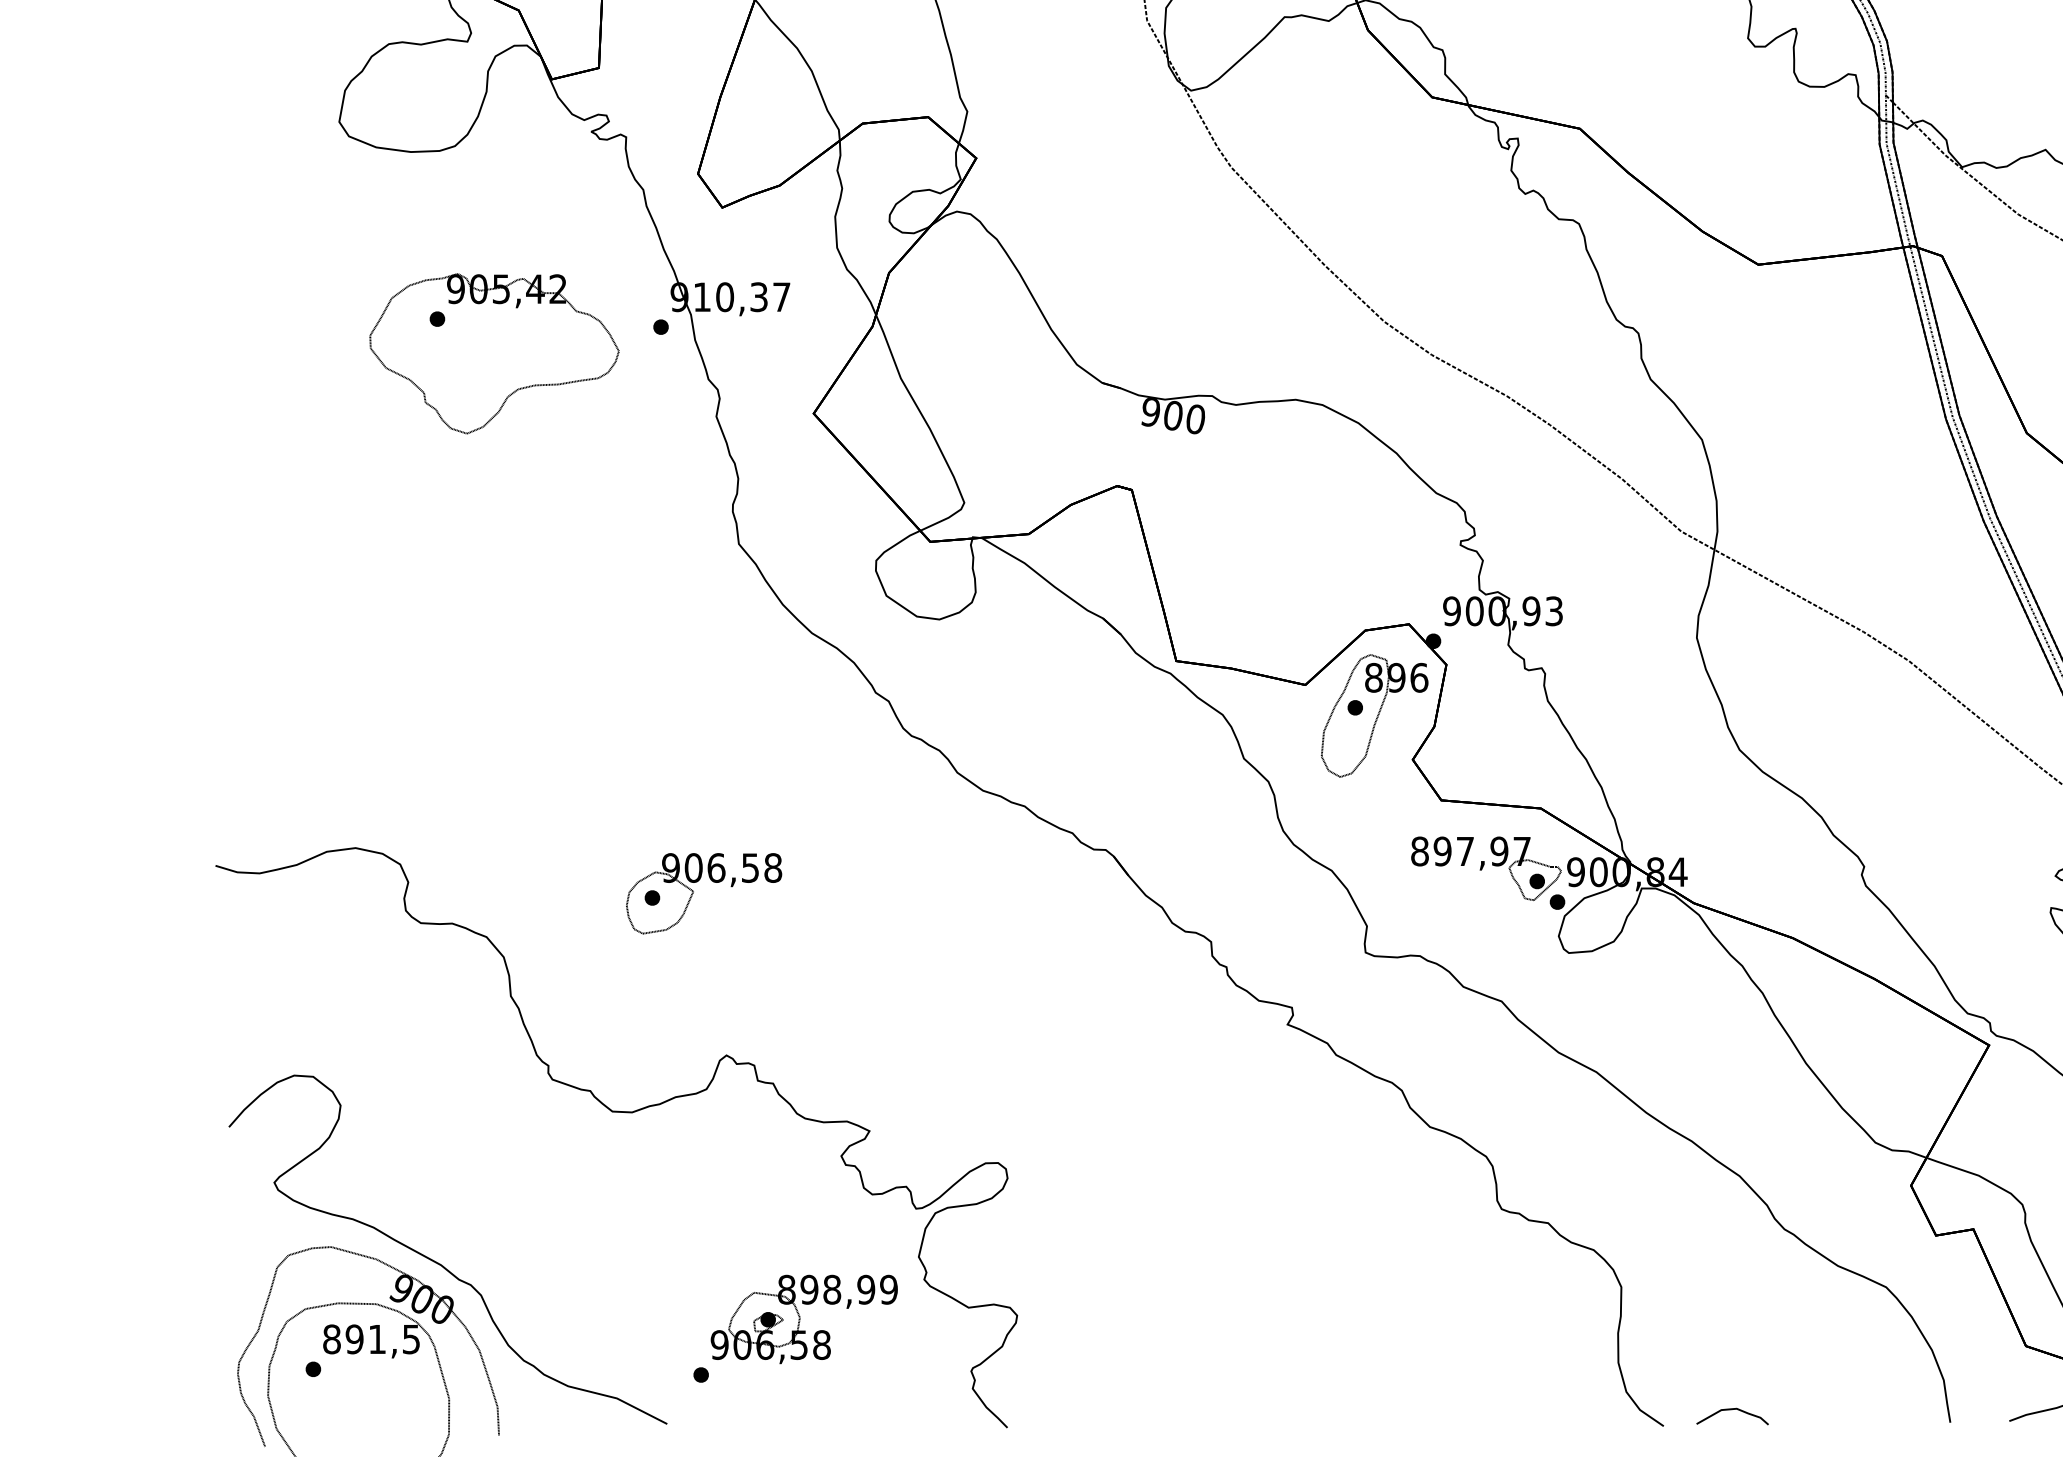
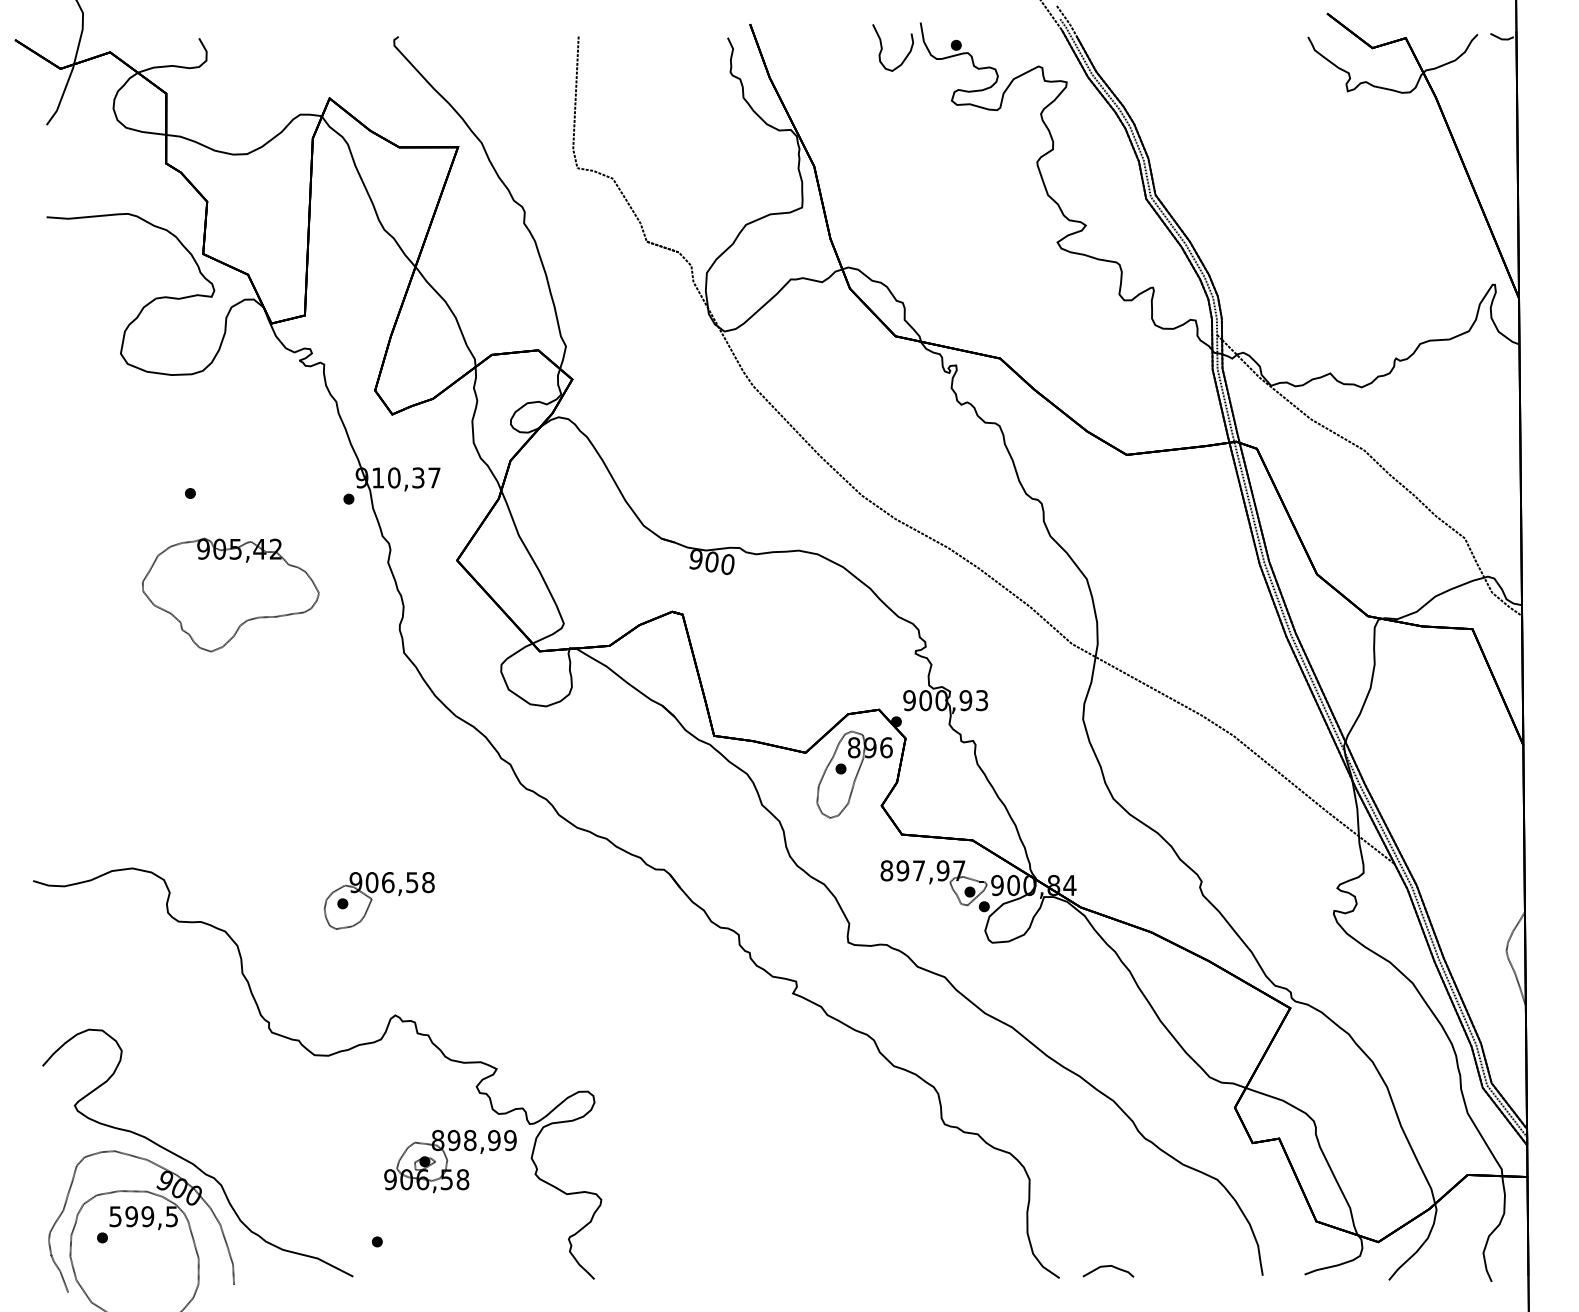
part: (493, 353) -> (230, 594), moved
part: (804, 1319) -> (450, 1161), moved
text: (354, 1339) -> (131, 1216), 891,5 -> 599,5

